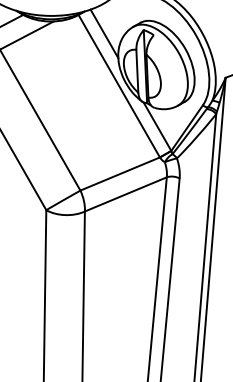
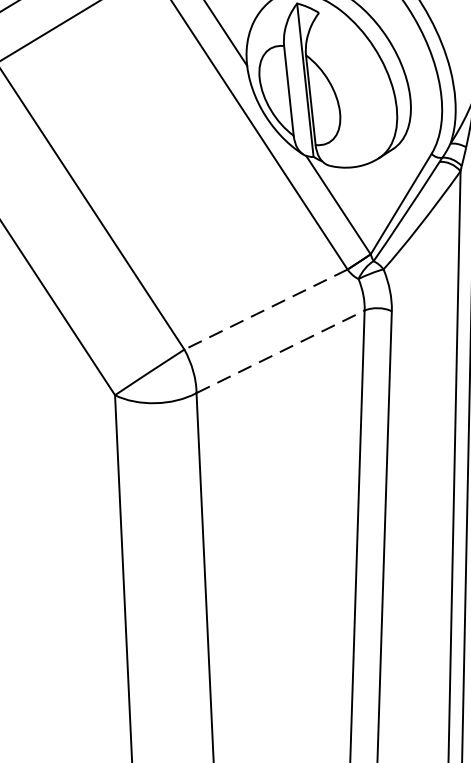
line: (119, 174) -> (264, 310), solid -> dashed
line: (126, 194) -> (281, 351), solid -> dashed

